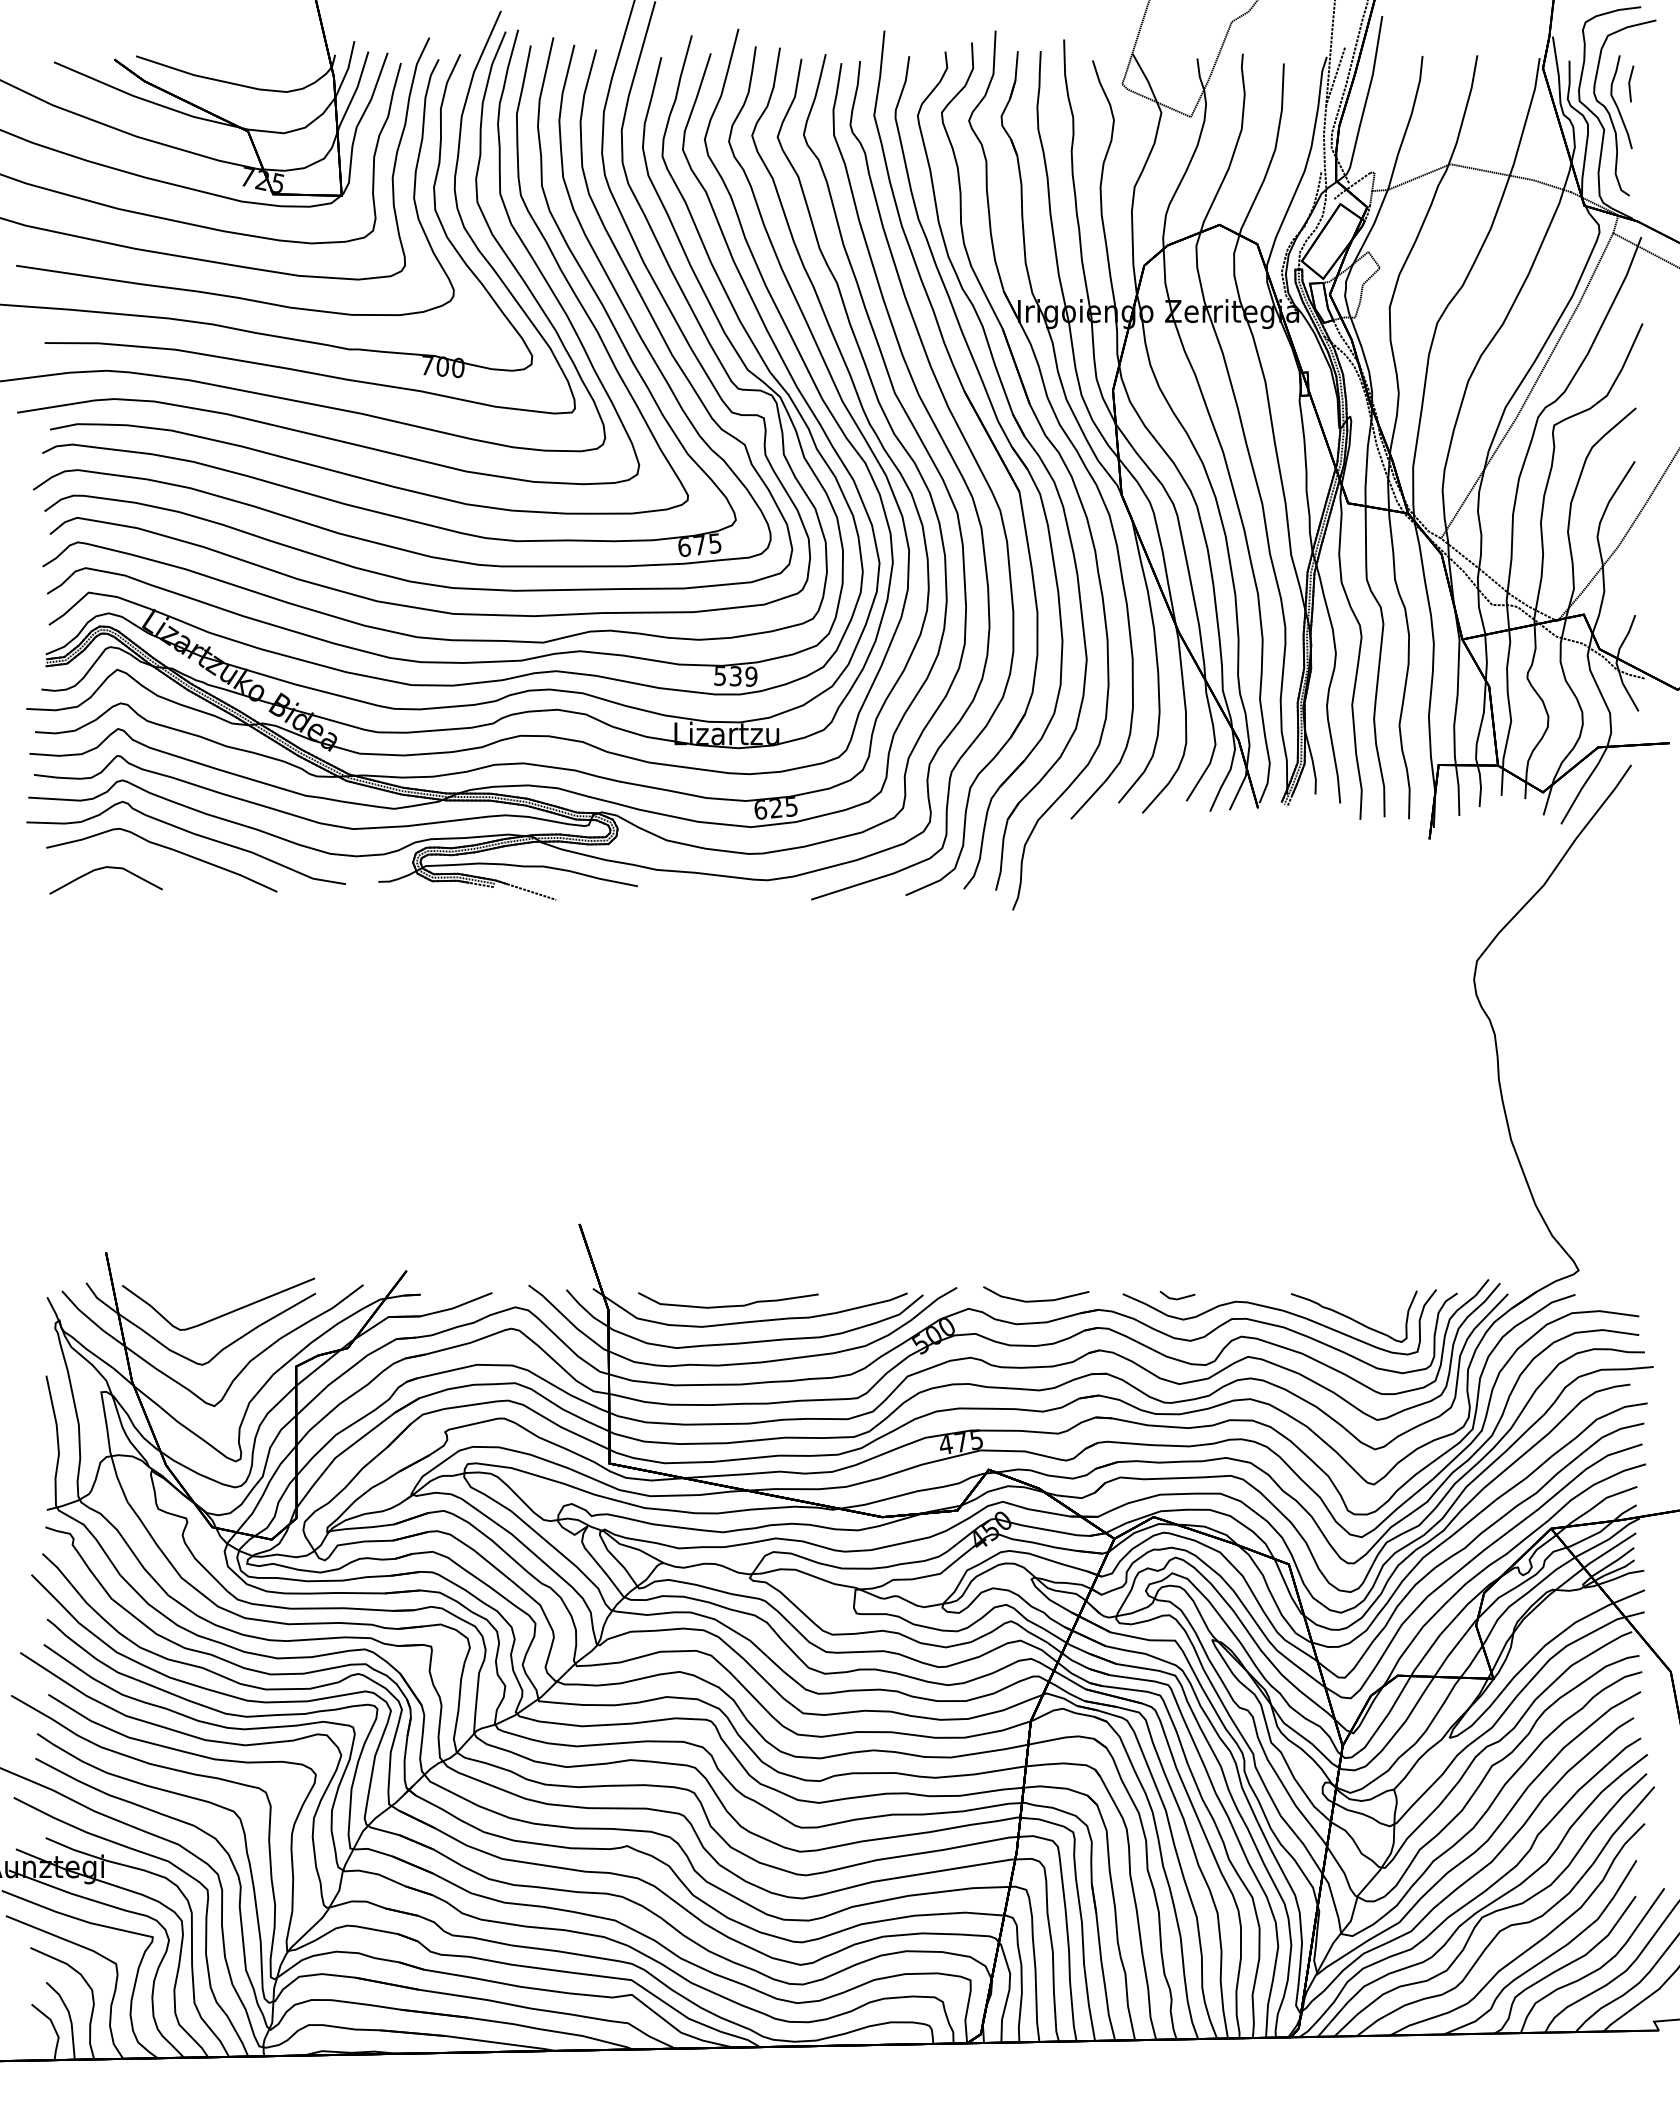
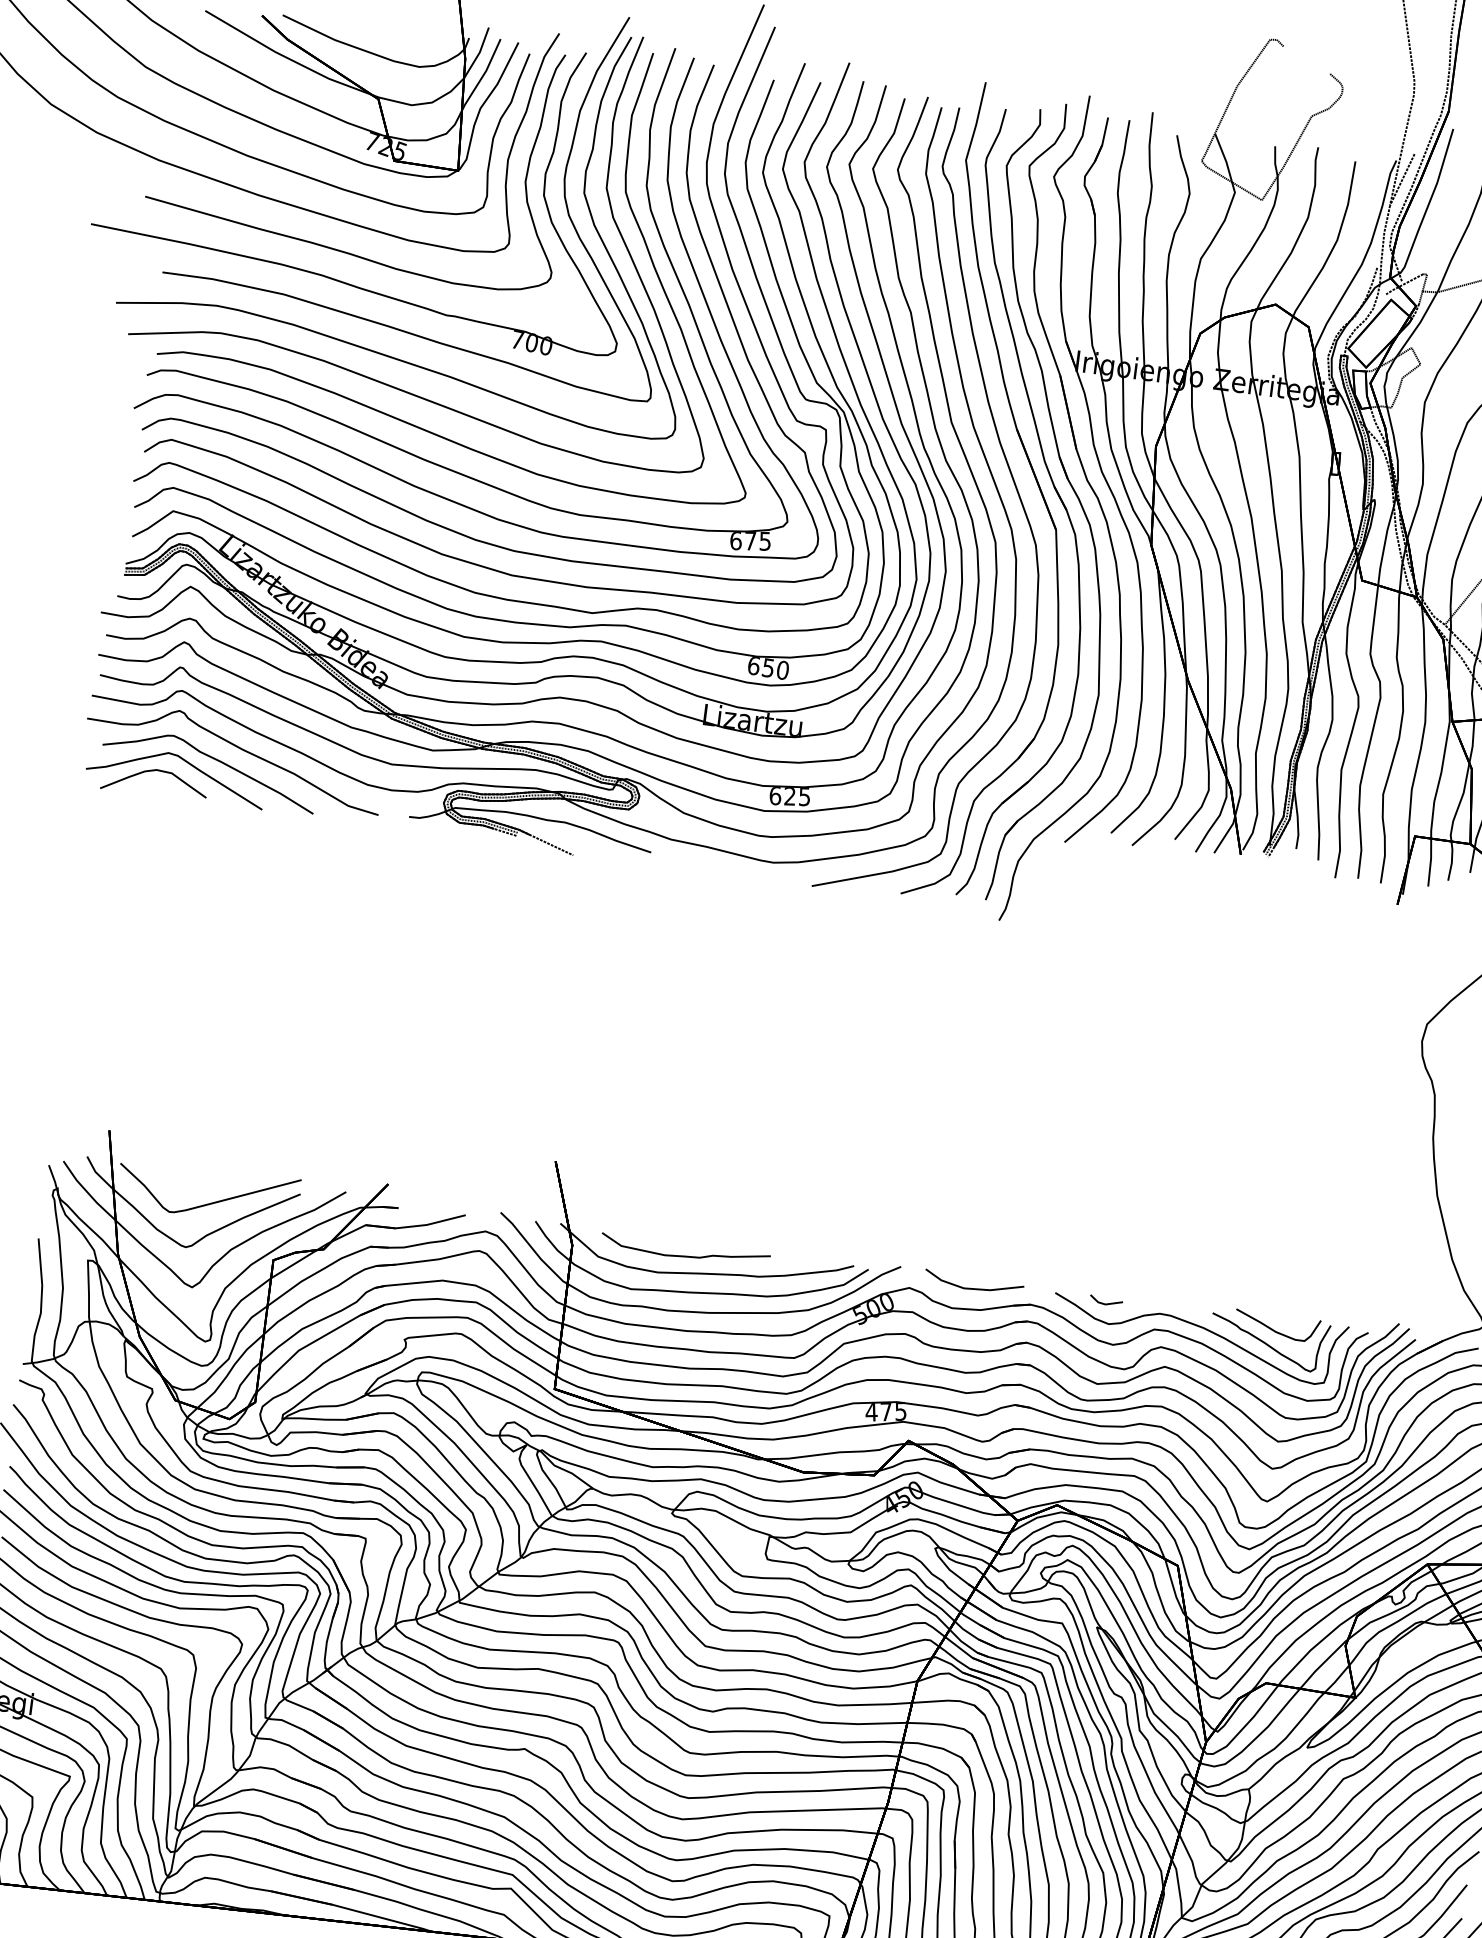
text: (735, 676) -> (768, 668), 539 -> 650
curve: (135, 854) -> (185, 761), added
part: (1360, 1298) -> (1277, 1325), added

